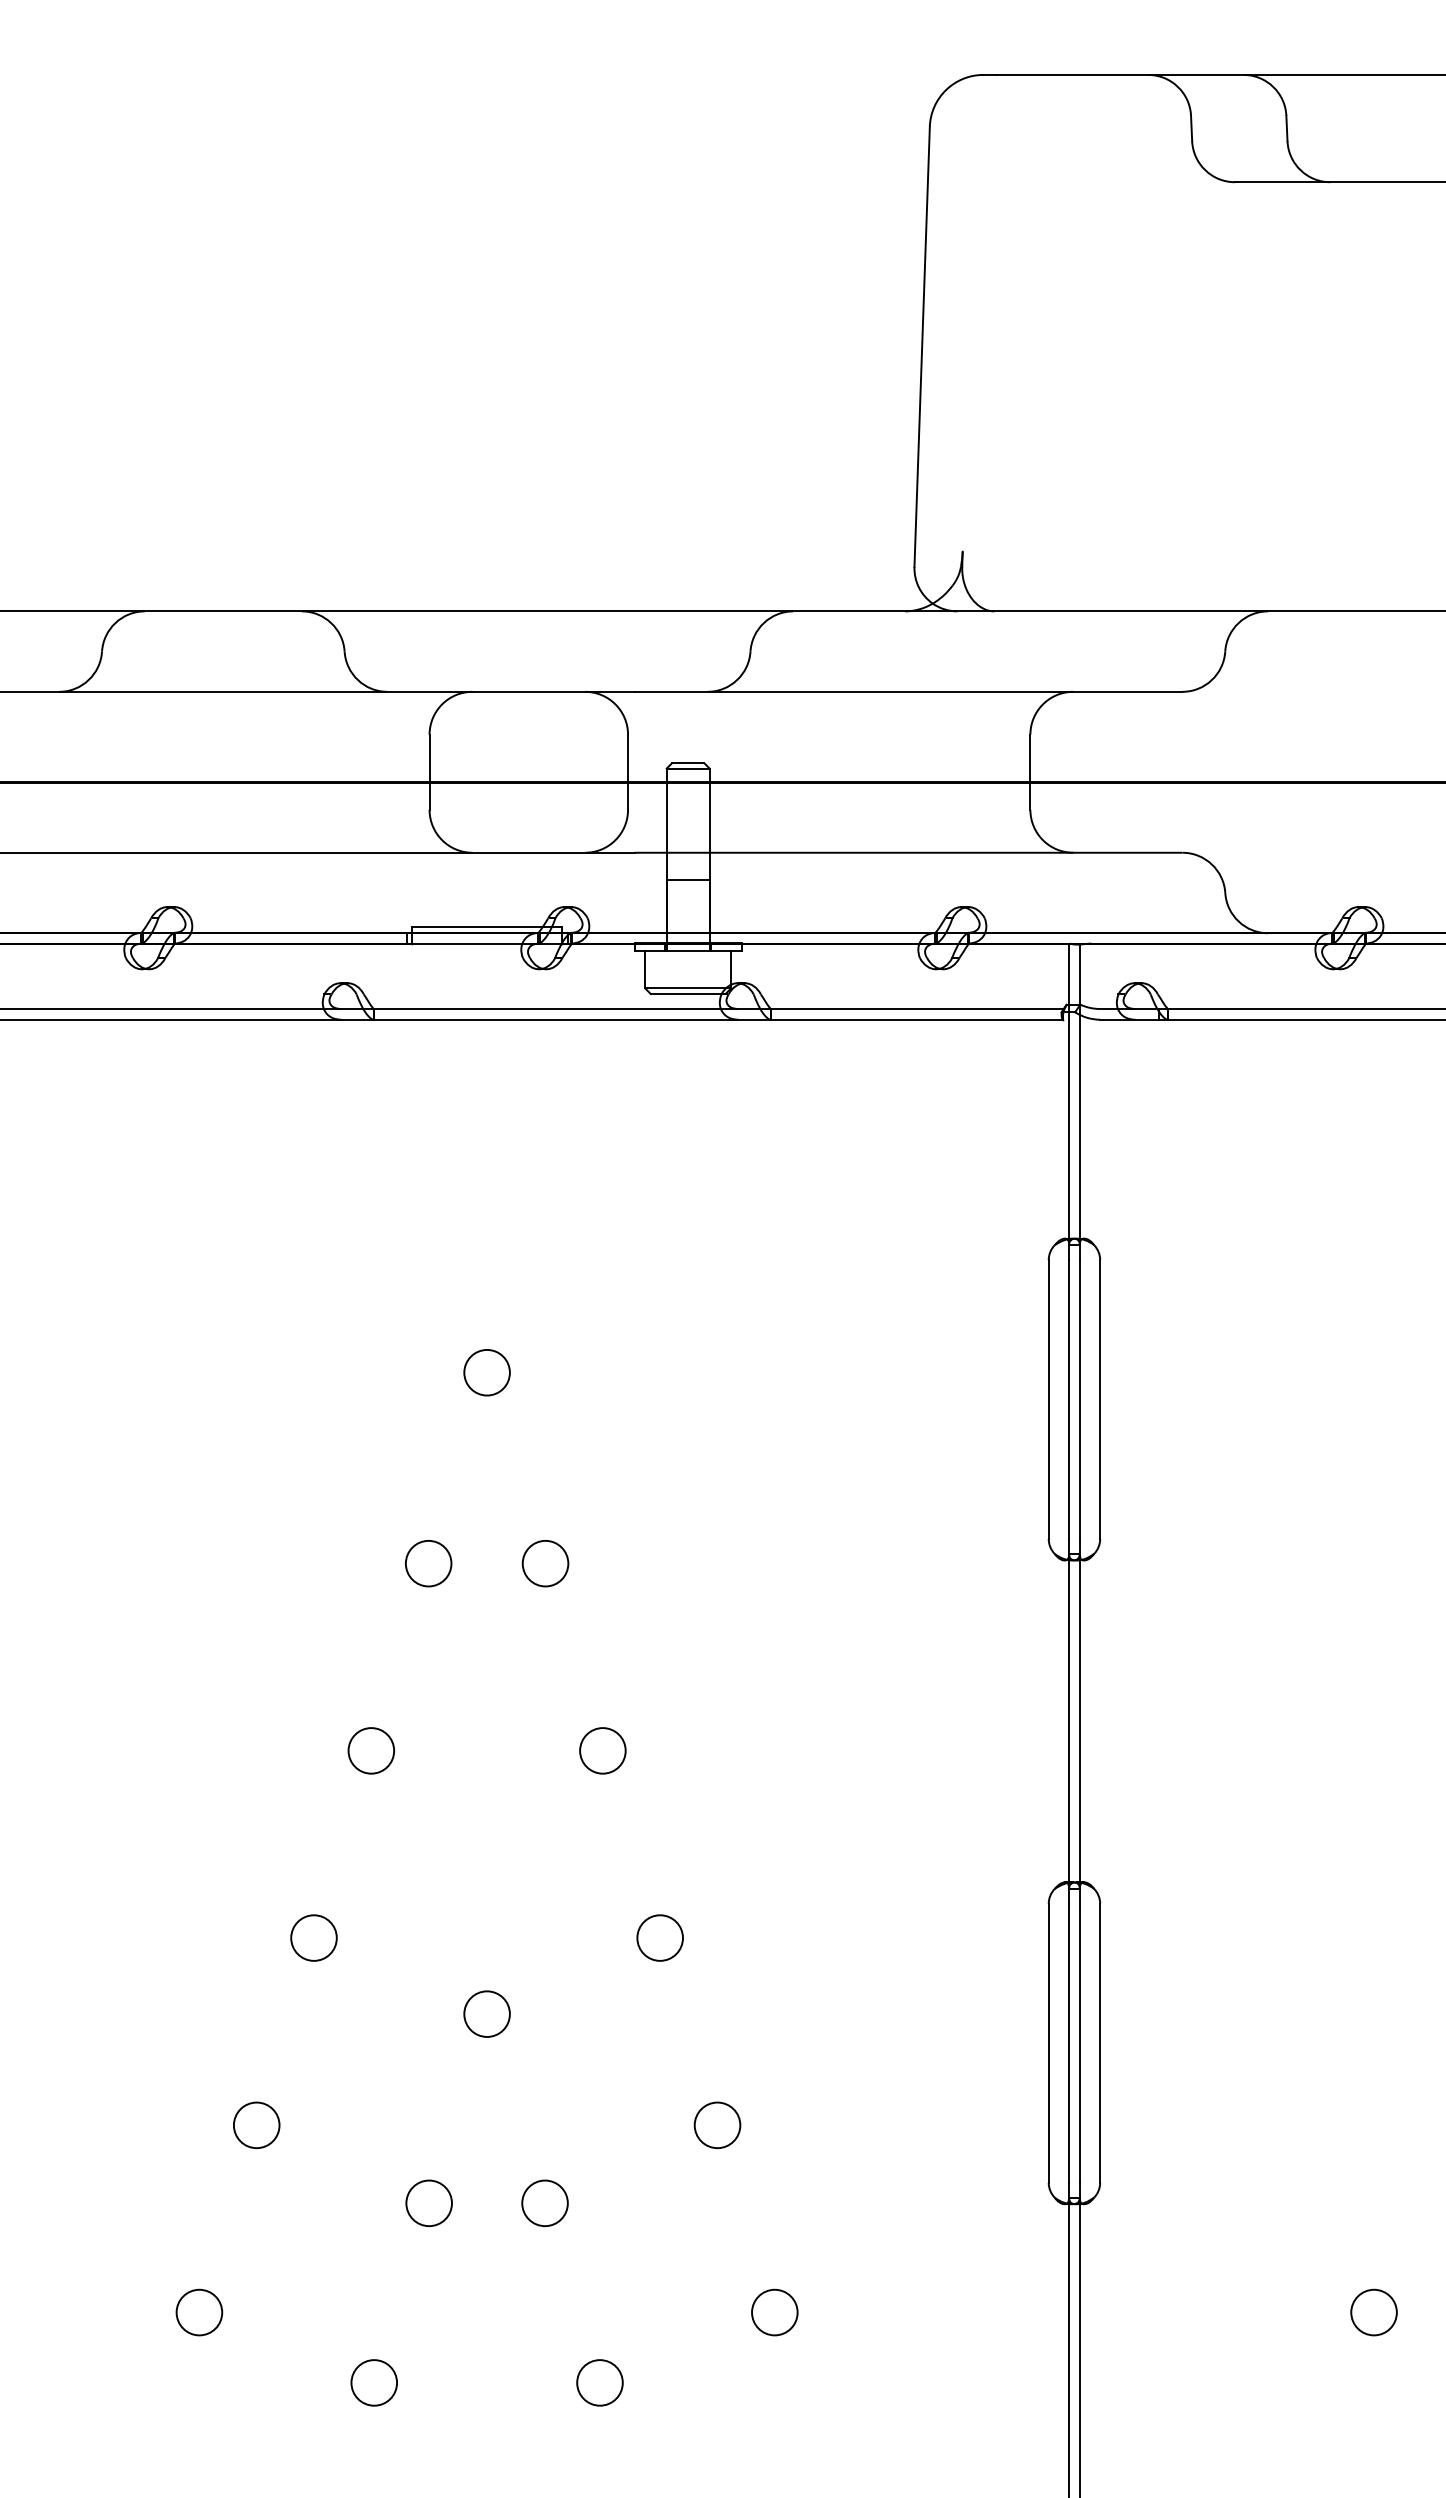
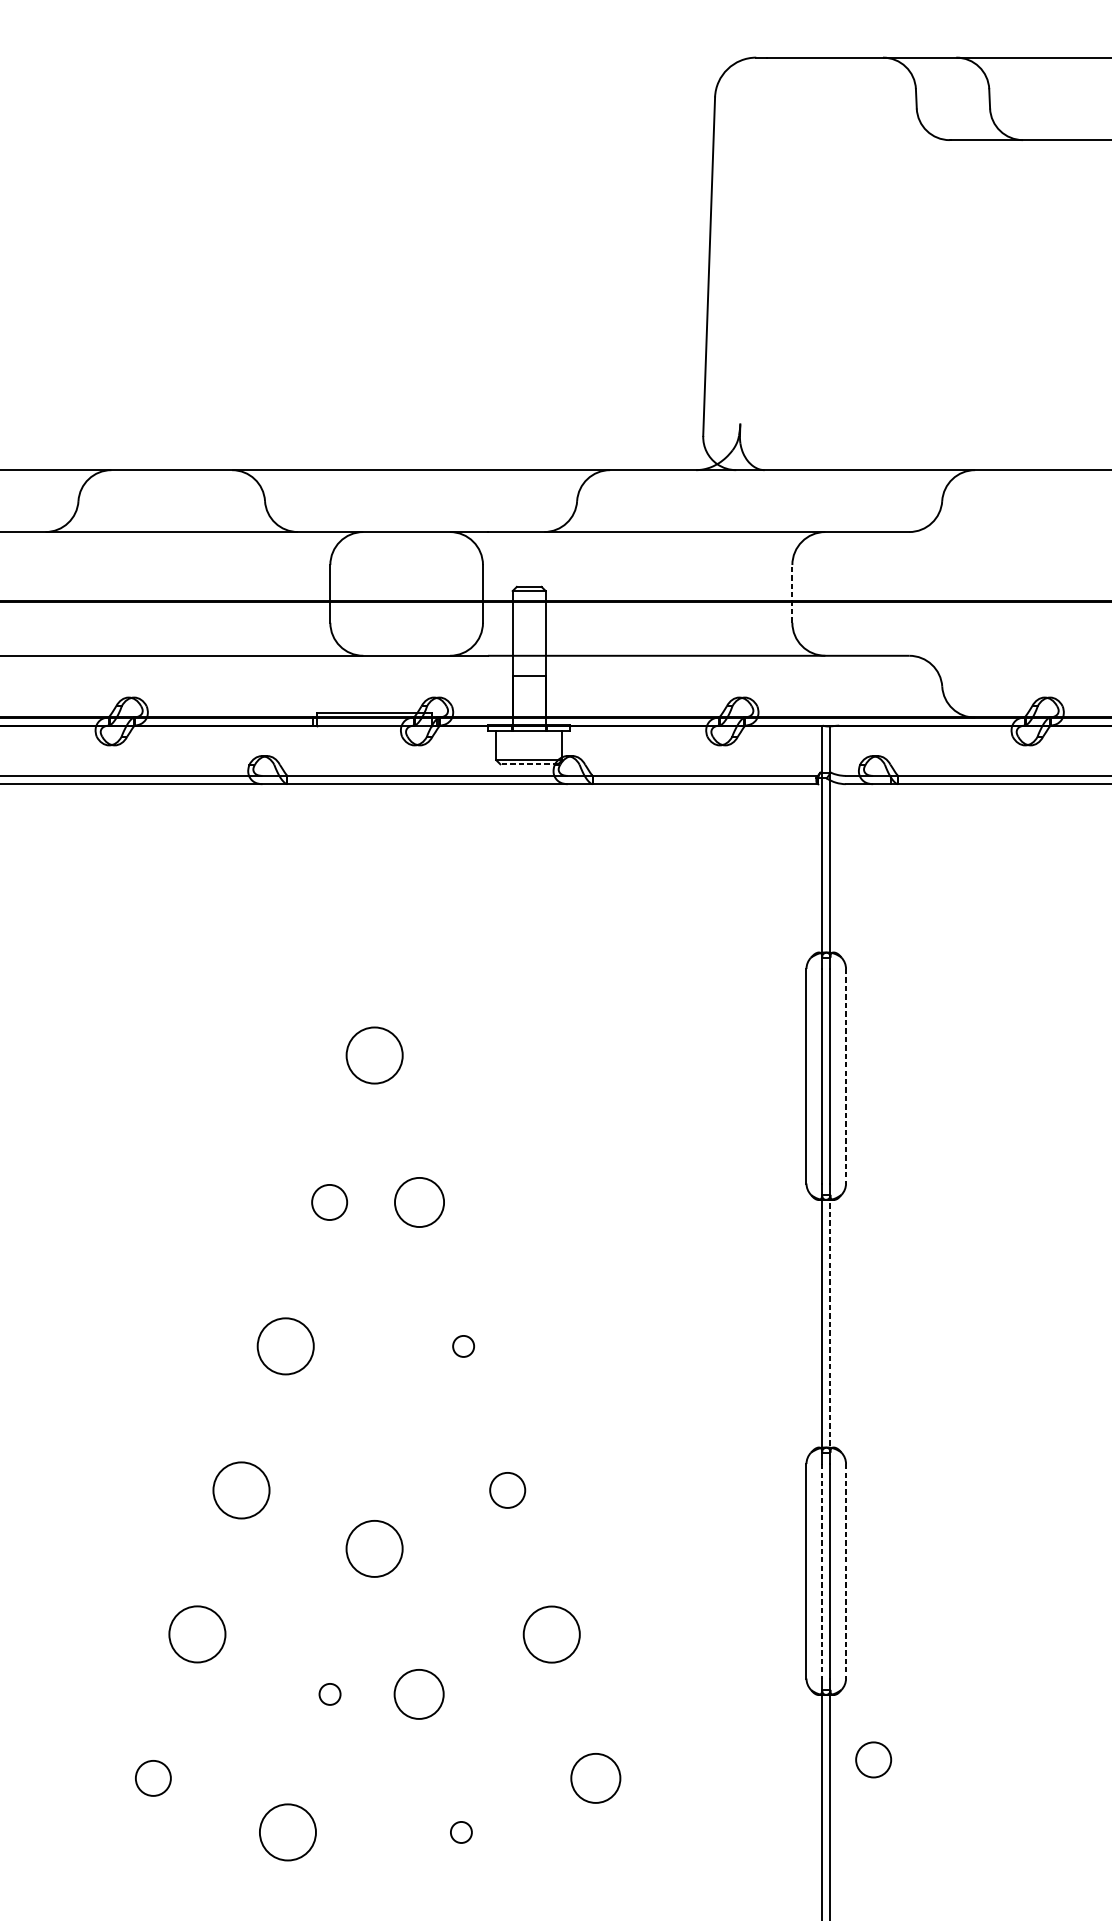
line: (1030, 772) -> (792, 594), solid -> dashed
line: (688, 993) -> (529, 764), solid -> dashed
circle: (486, 1372) -> (374, 1055), size x1.6
line: (1100, 1400) -> (846, 1077), solid -> dashed
circle: (545, 1563) -> (419, 1202), size x1.4
line: (1079, 1721) -> (830, 1323), solid -> dashed
circle: (370, 1750) -> (284, 1346), size x1.6
circle: (602, 1750) -> (463, 1346), size x0.6
circle: (313, 1937) -> (241, 1489), size x1.6
circle: (486, 2013) -> (374, 1548), size x1.6
line: (1069, 2043) -> (822, 1571), solid -> dashed
line: (1100, 2043) -> (846, 1571), solid -> dashed
circle: (717, 2124) -> (551, 1633), size x1.6
circle: (256, 2125) -> (197, 1634), size x1.6
circle: (428, 2203) -> (329, 1694), size x0.6
circle: (544, 2203) -> (418, 1694), size x1.4
circle: (774, 2312) -> (595, 1778), size x1.4
circle: (1373, 2312) -> (873, 1759), moved
circle: (373, 2382) -> (287, 1832), size x1.6
circle: (599, 2382) -> (461, 1832), size x0.6

